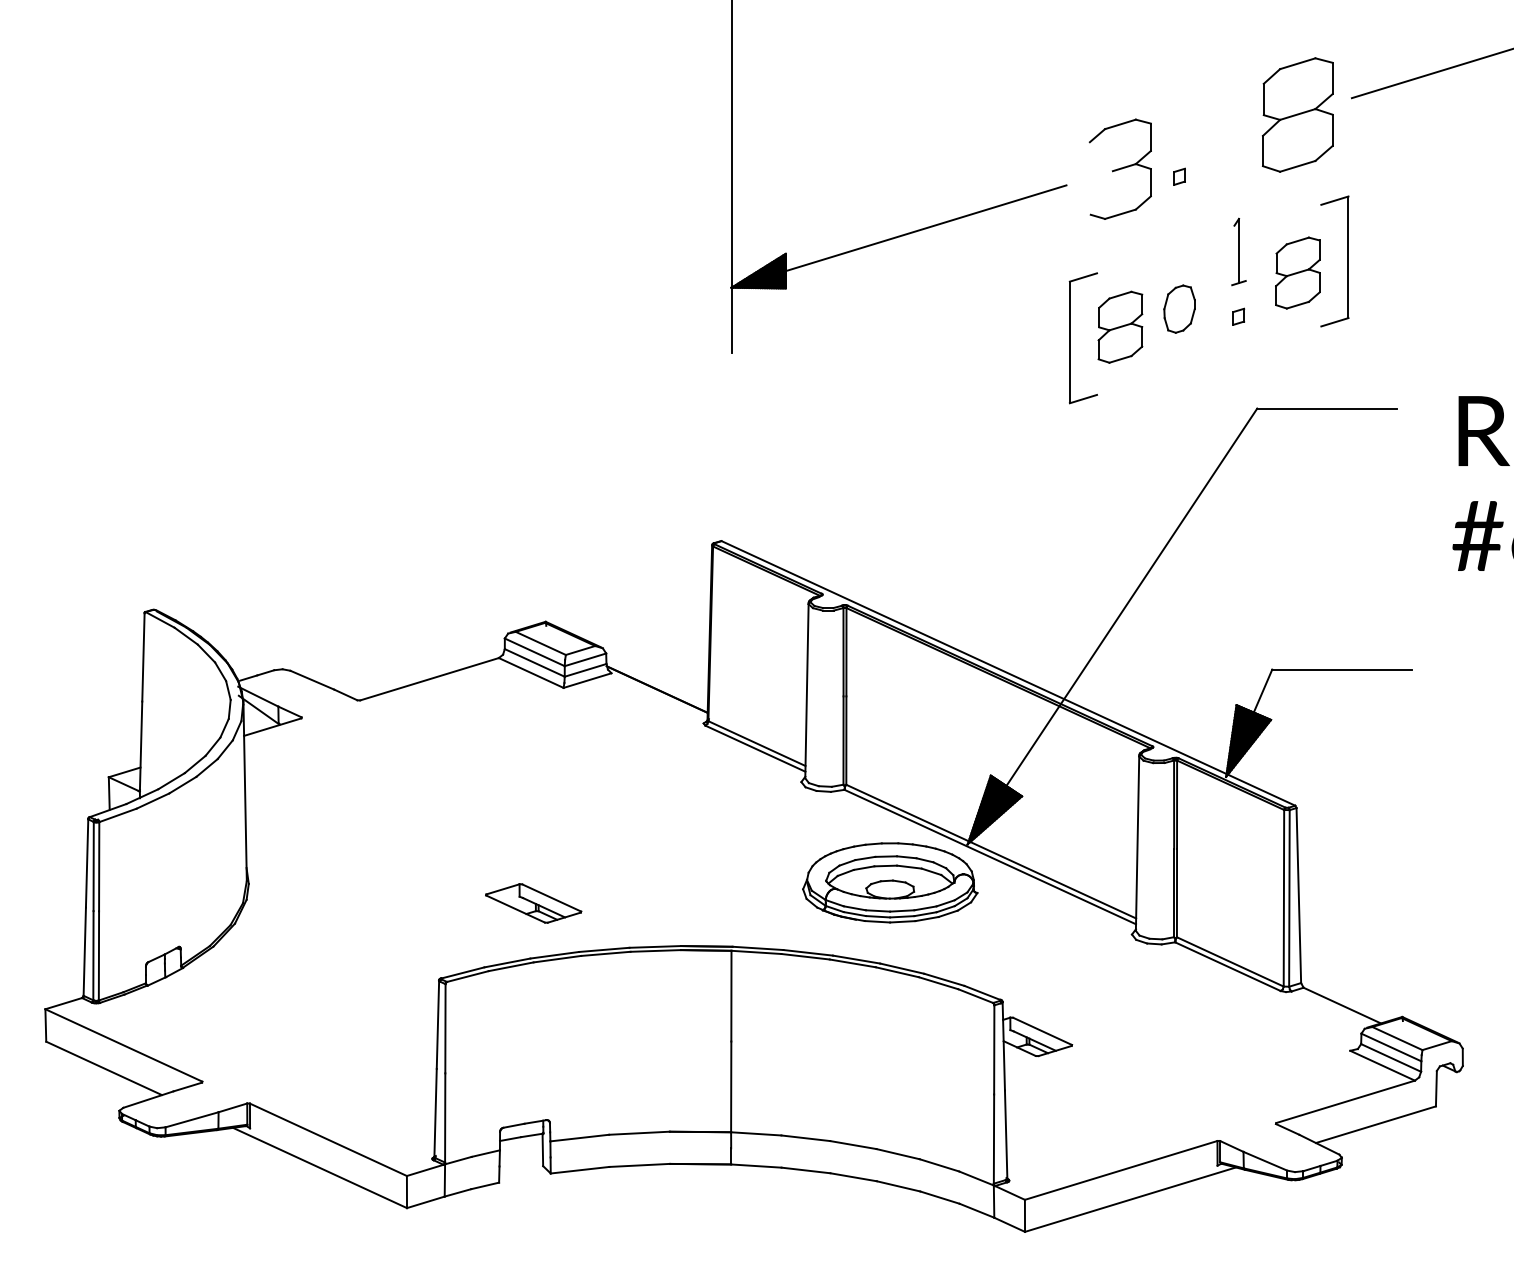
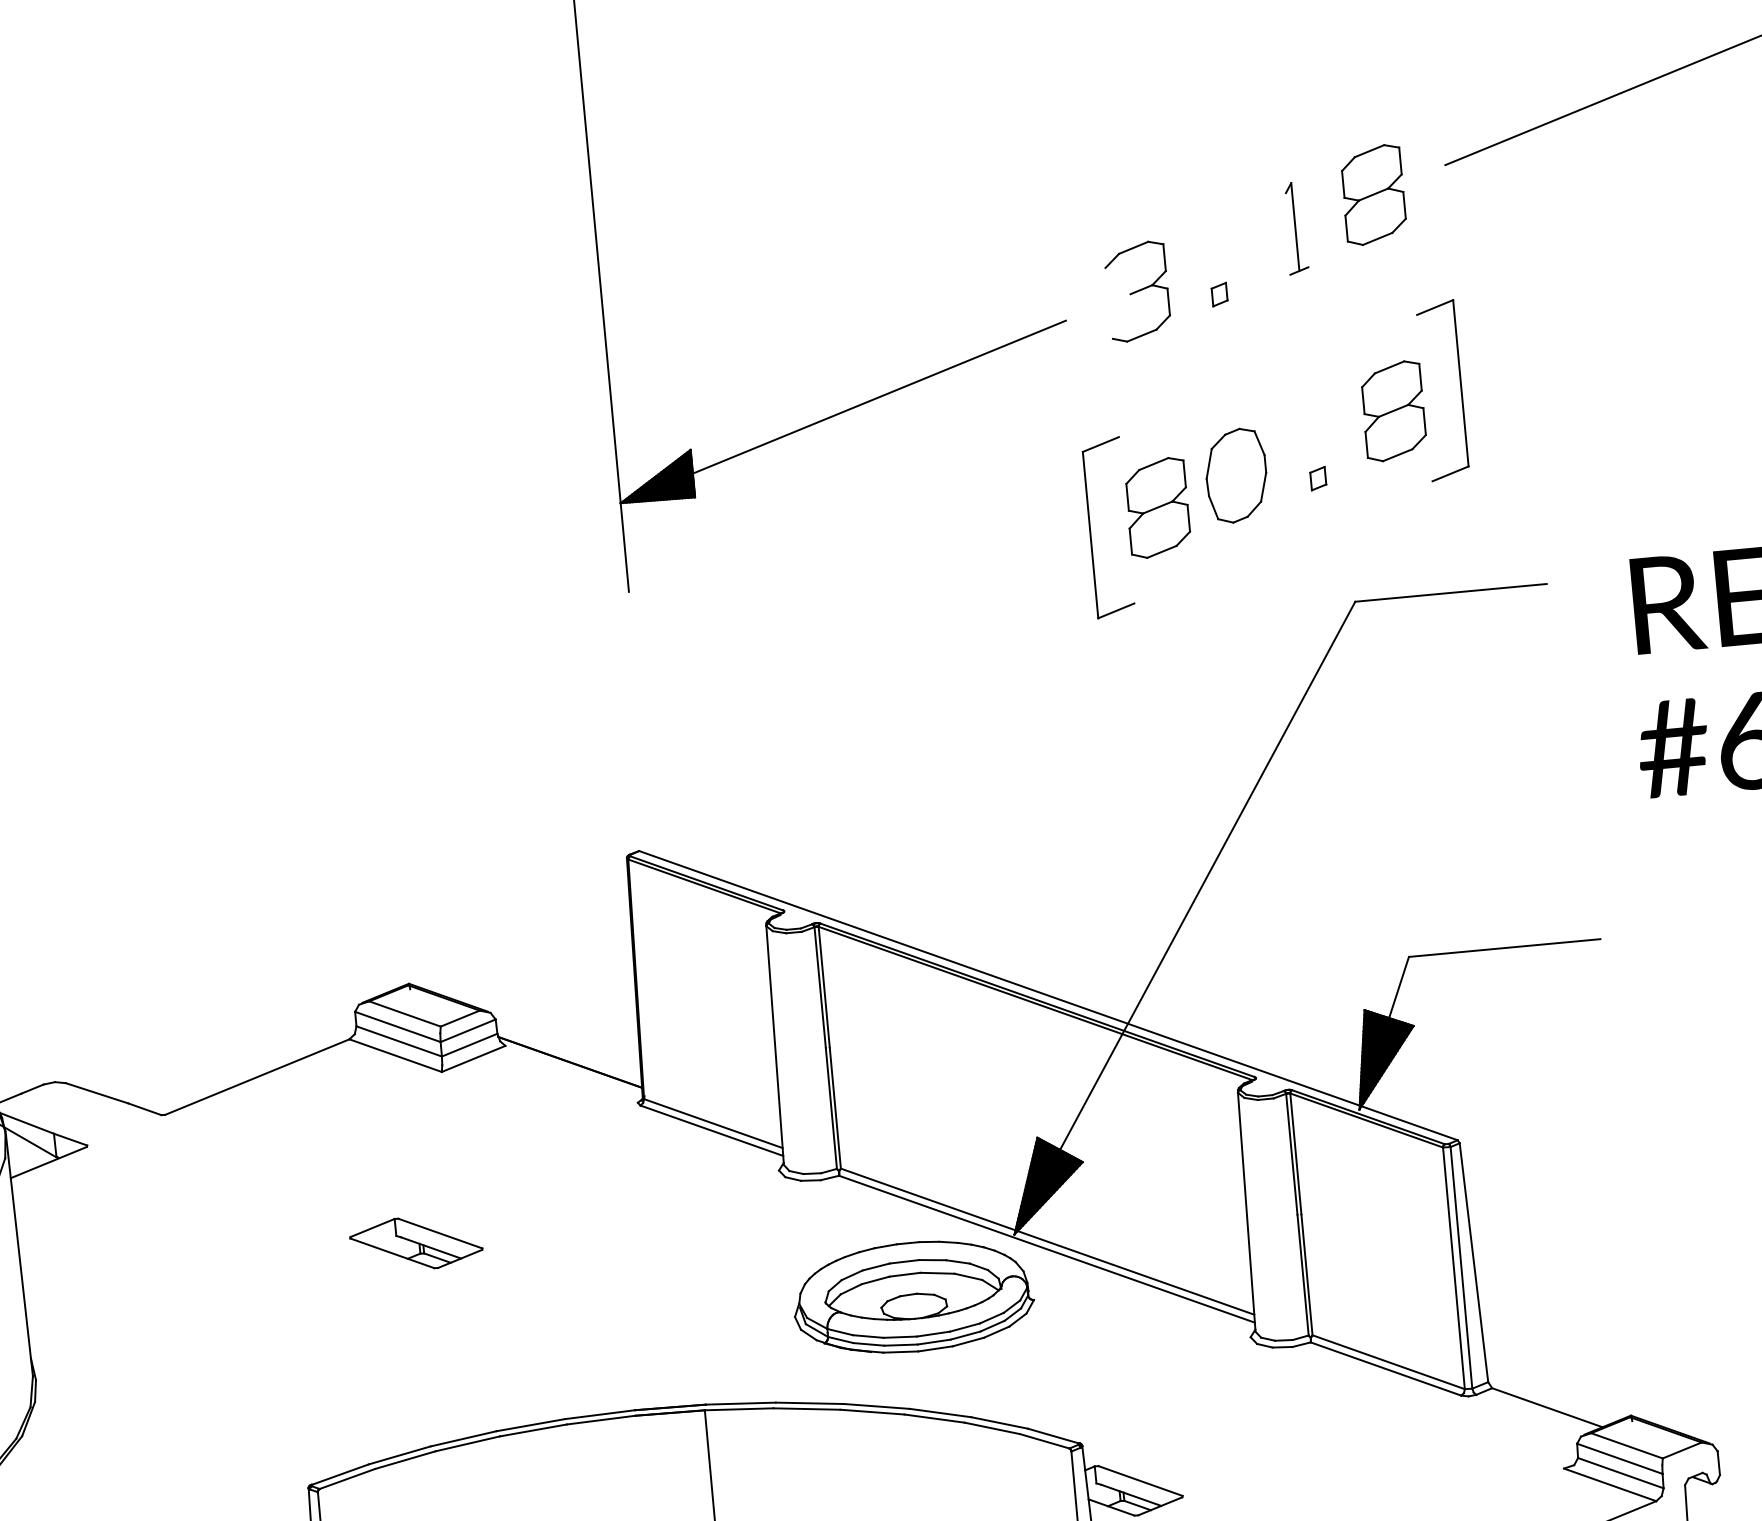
part: (1297, 114) -> (1373, 194), size x0.62
part: (1120, 168) -> (1137, 290), size x0.71
part: (1238, 251) -> (1294, 227), moved
part: (1179, 308) -> (1236, 474), size x1.43
part: (533, 903) -> (416, 1243), moved

